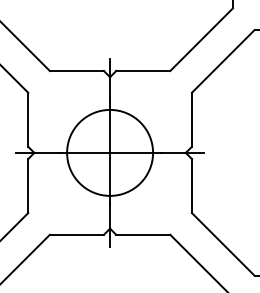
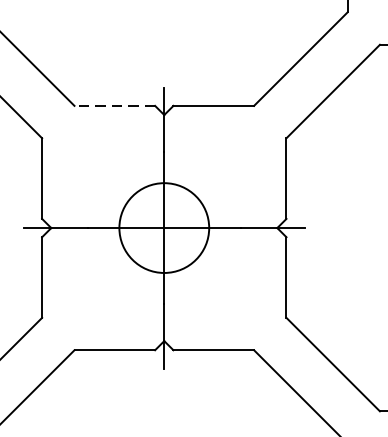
line: (76, 71) -> (114, 106), solid -> dashed
circle: (110, 152) -> (164, 227), size x0.7

